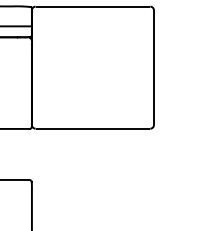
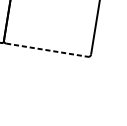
line: (93, 128) -> (47, 50), solid -> dashed

